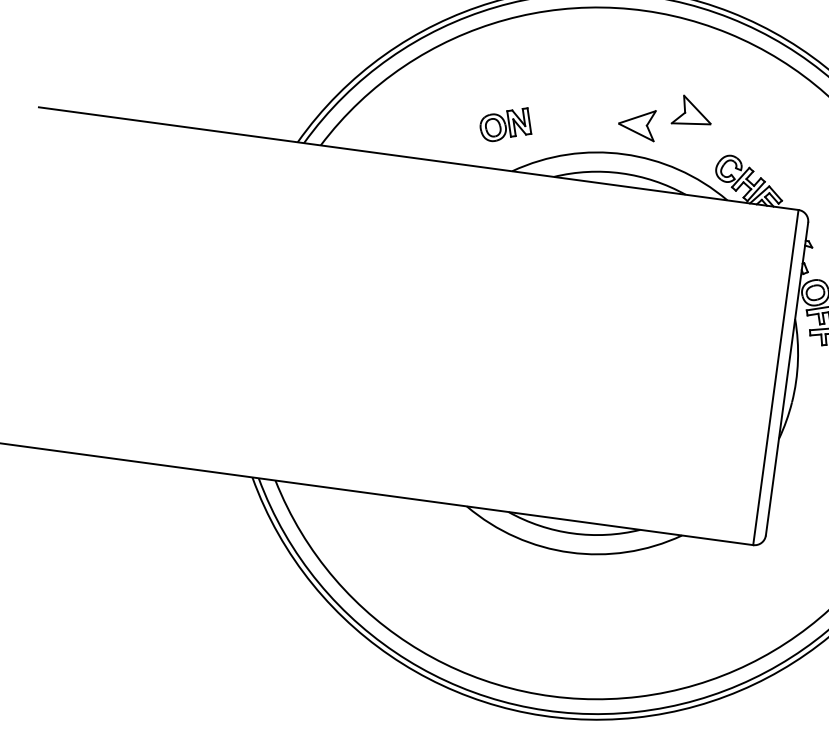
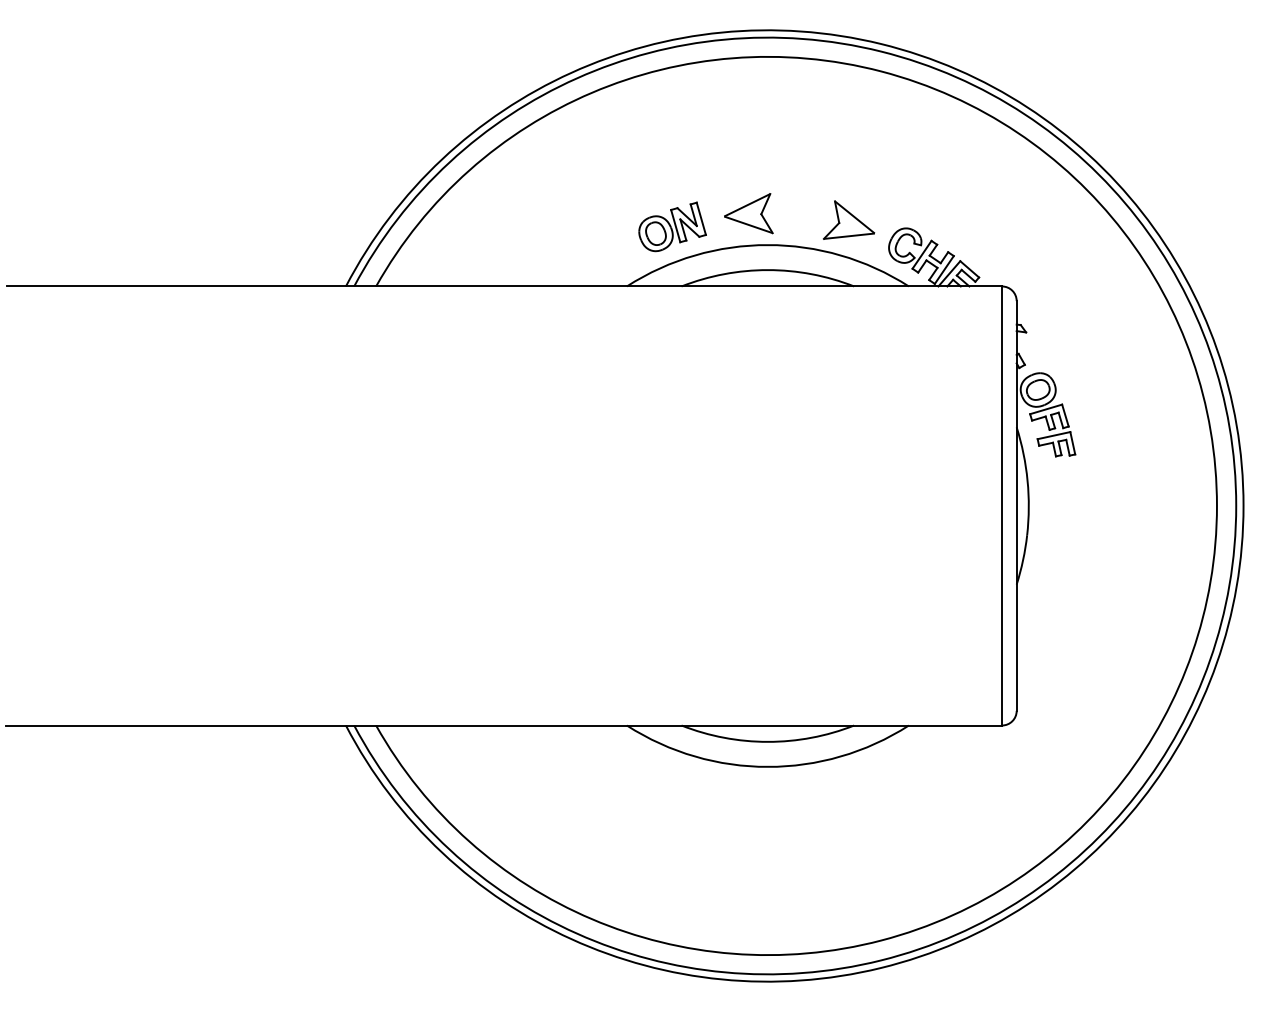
part: (693, 111) -> (849, 219), moved
part: (506, 123) -> (672, 226), moved
part: (637, 123) -> (748, 213), moved

